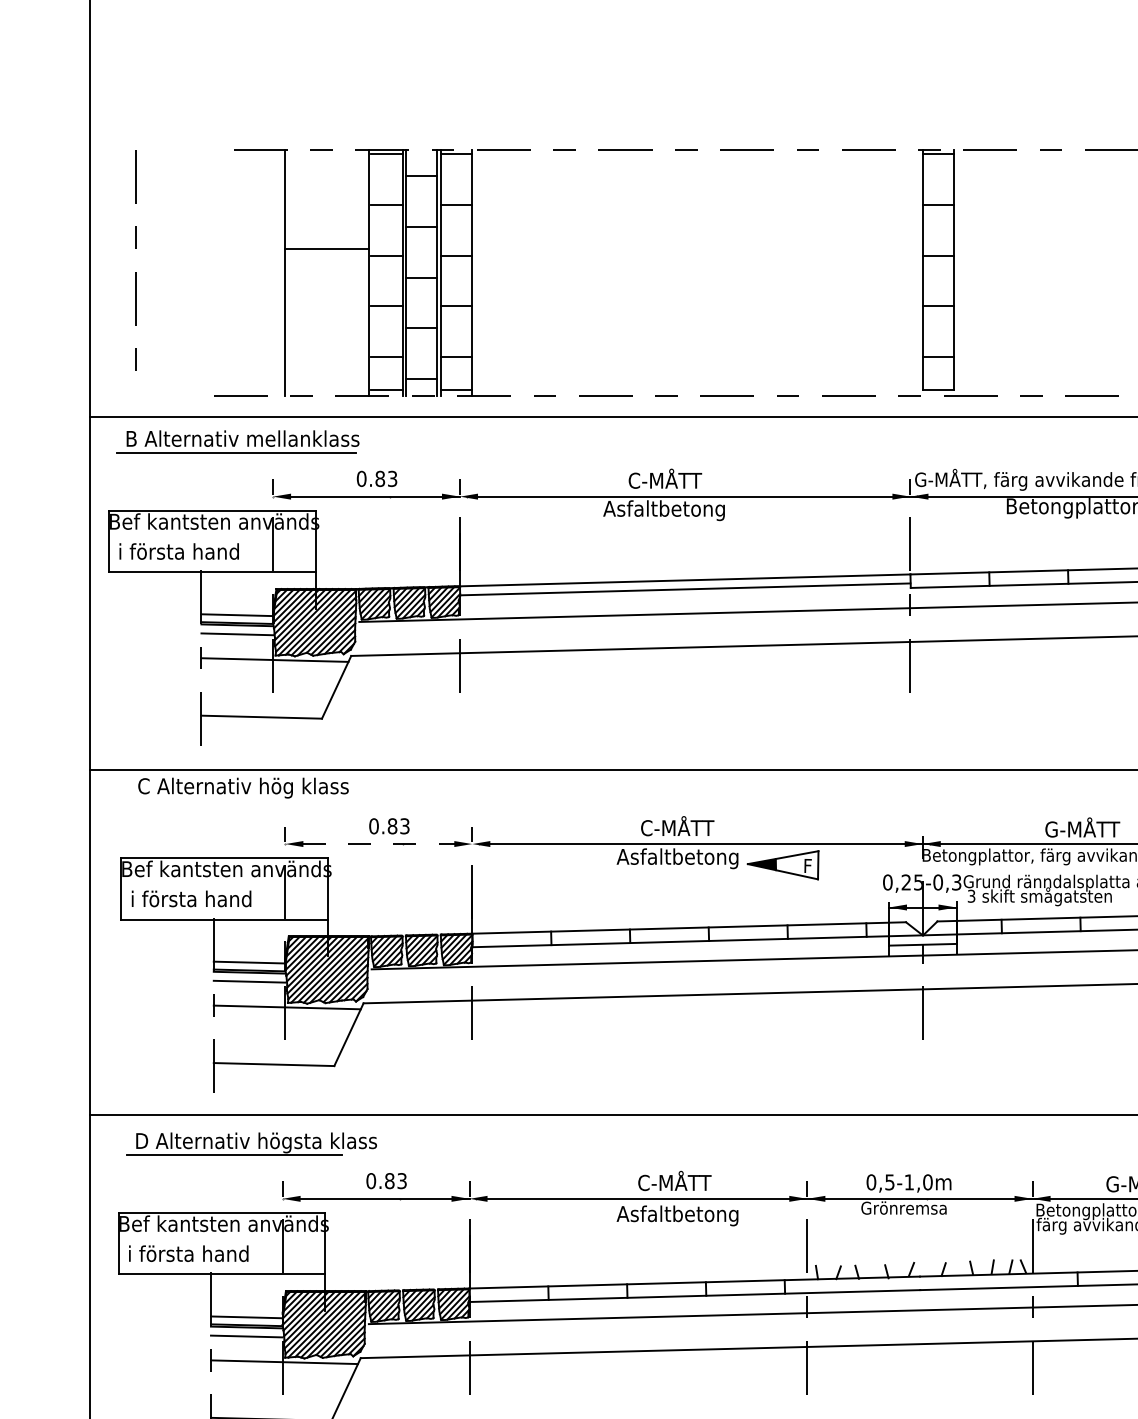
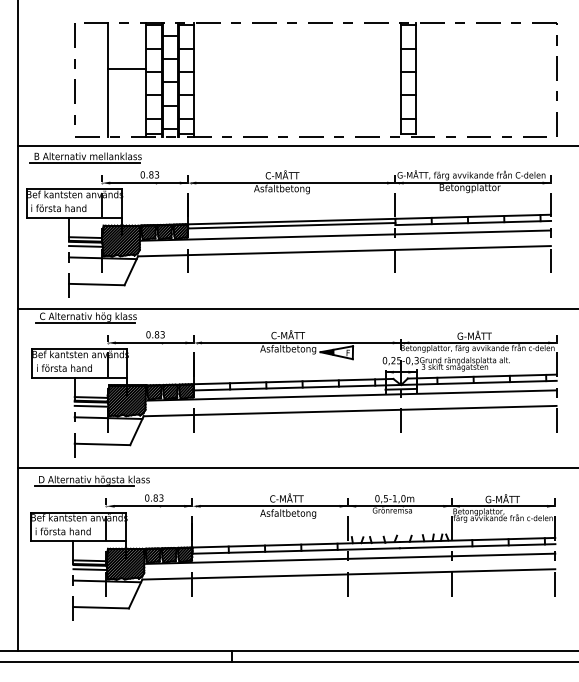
line: (135, 247) -> (74, 68), moved
line: (237, 799) -> (85, 322), added
line: (387, 843) -> (154, 342), dashed -> solid

